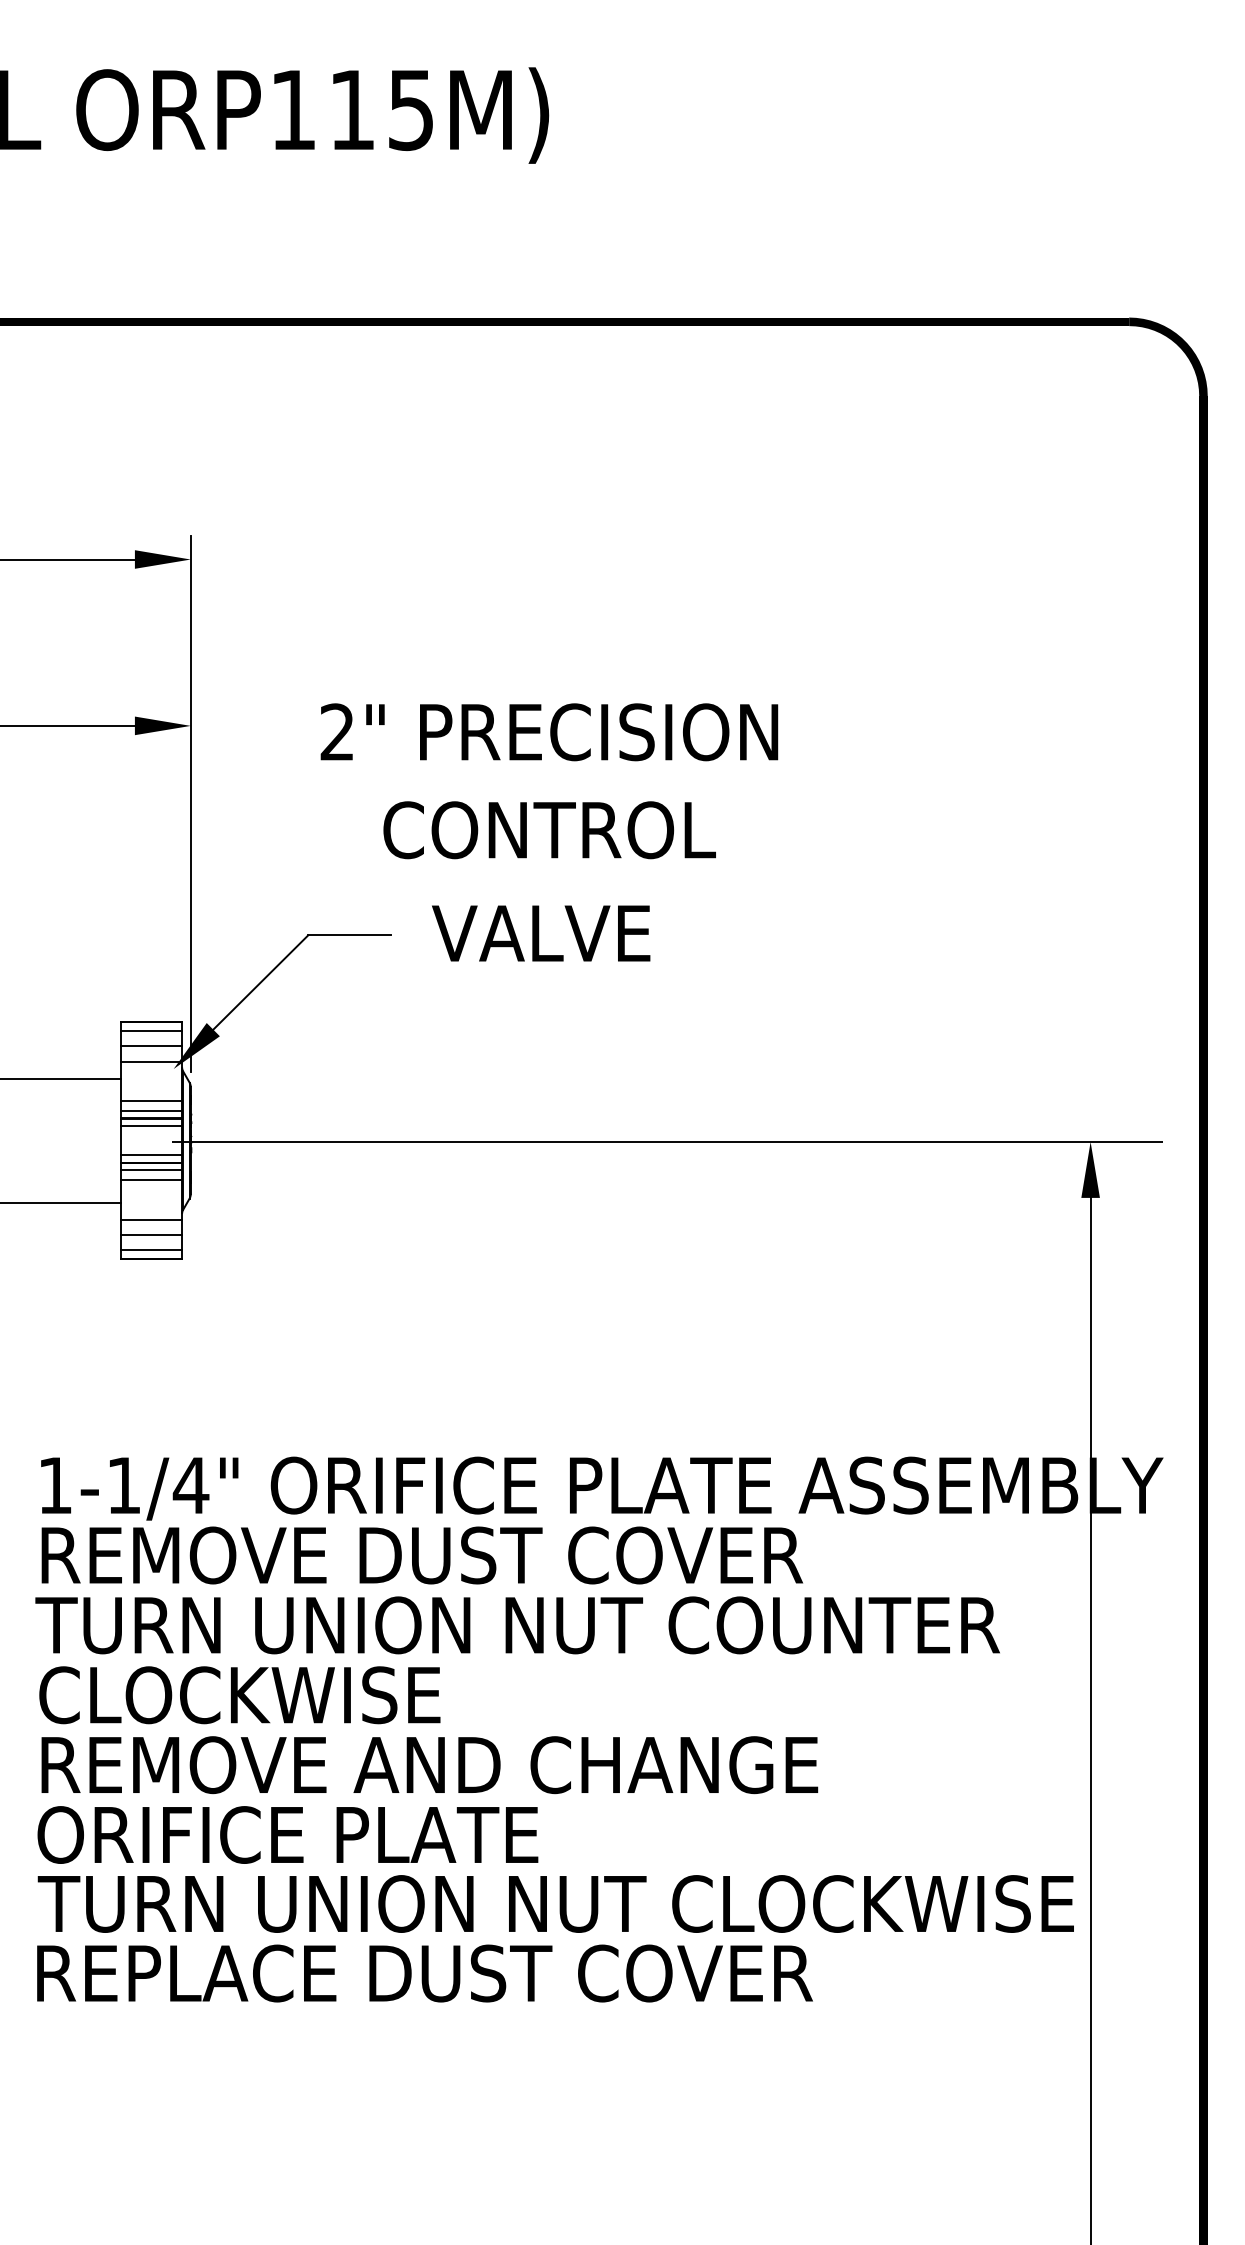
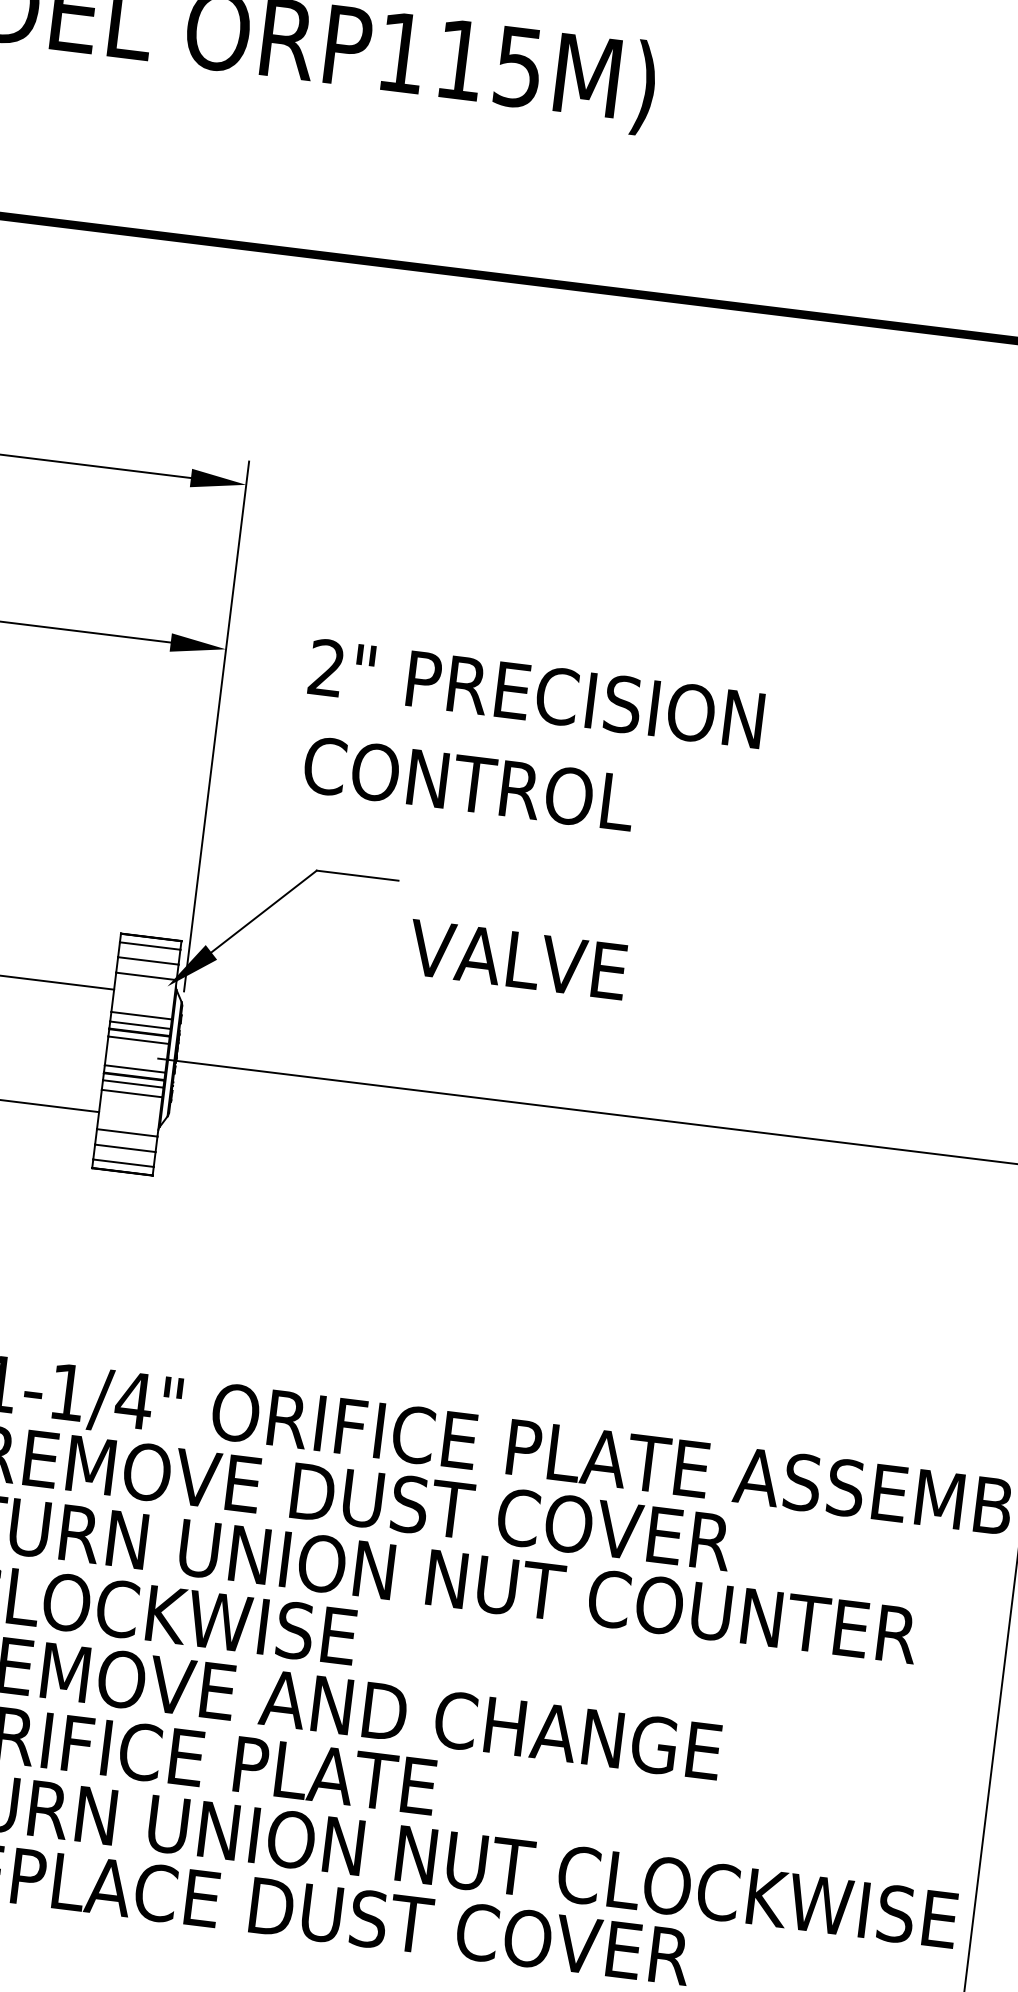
text: (549, 732) -> (536, 694), moved
text: (549, 830) -> (469, 784), moved
text: (541, 933) -> (517, 959), moved

